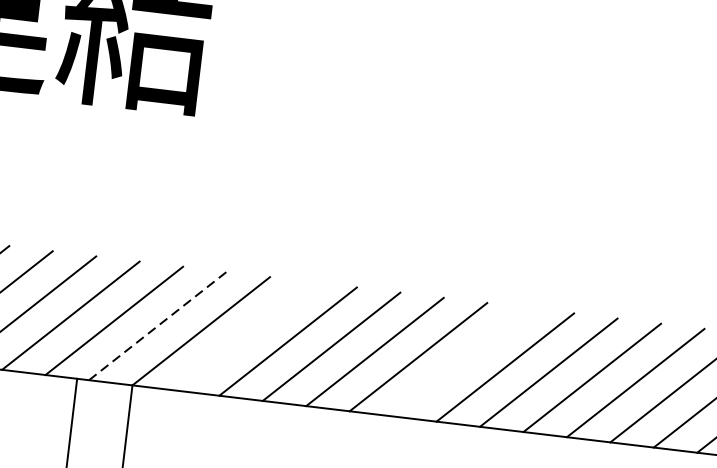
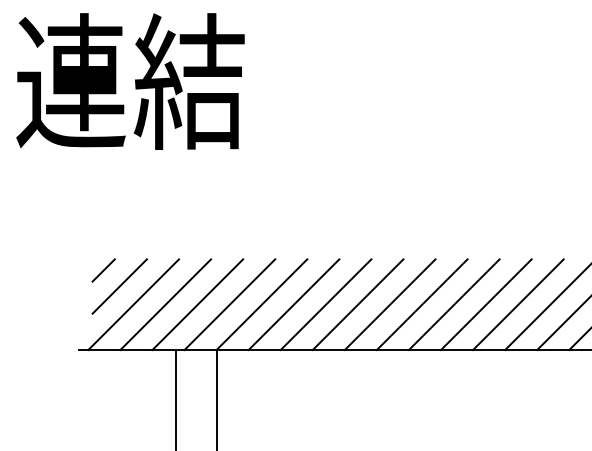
line: (158, 325) -> (230, 304), dashed -> solid
line: (244, 336) -> (293, 304), added
line: (460, 361) -> (453, 304), added

